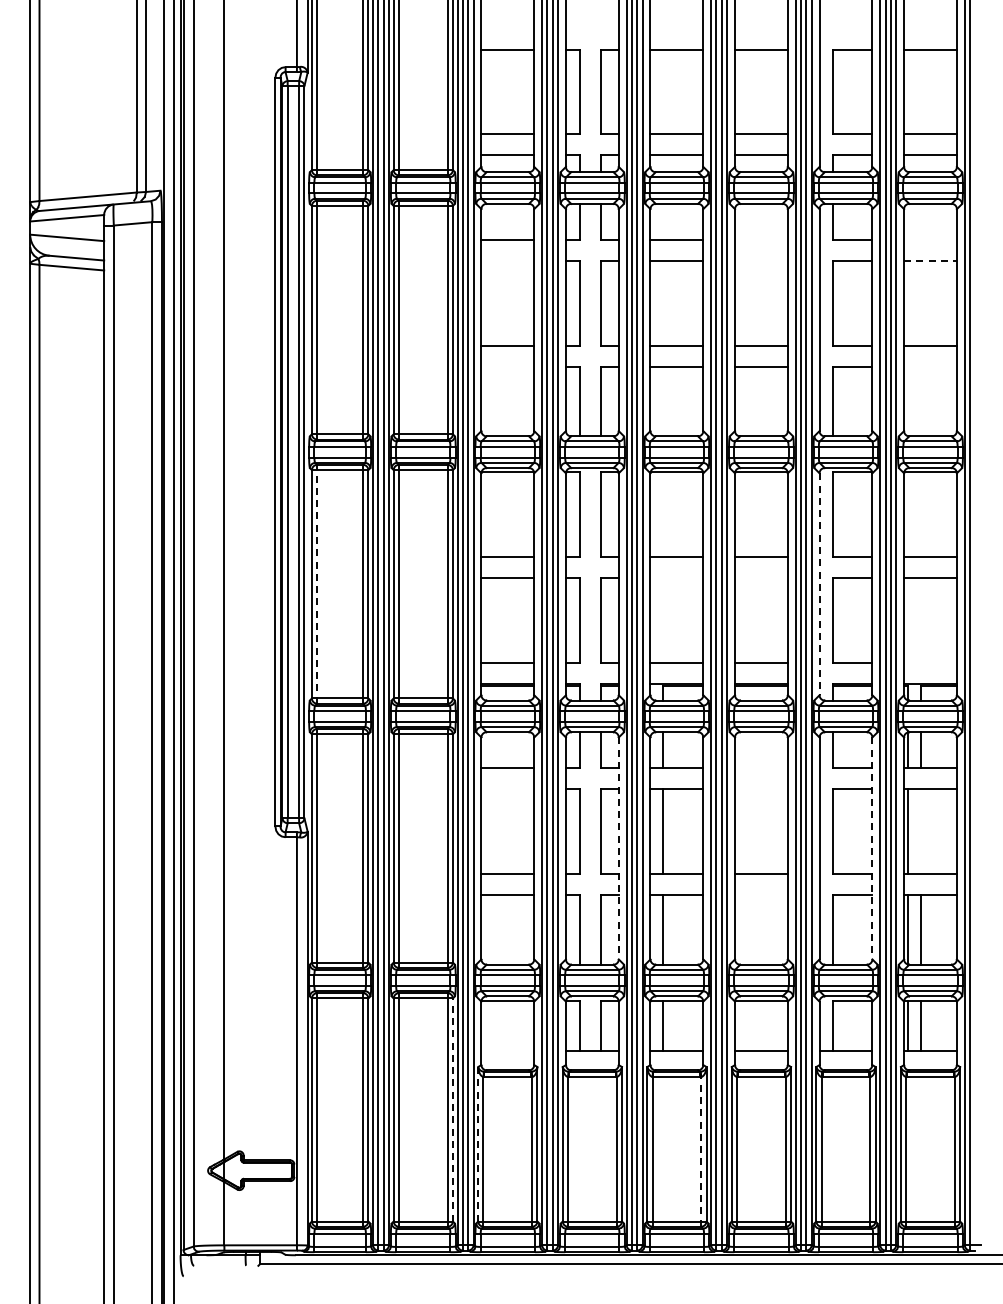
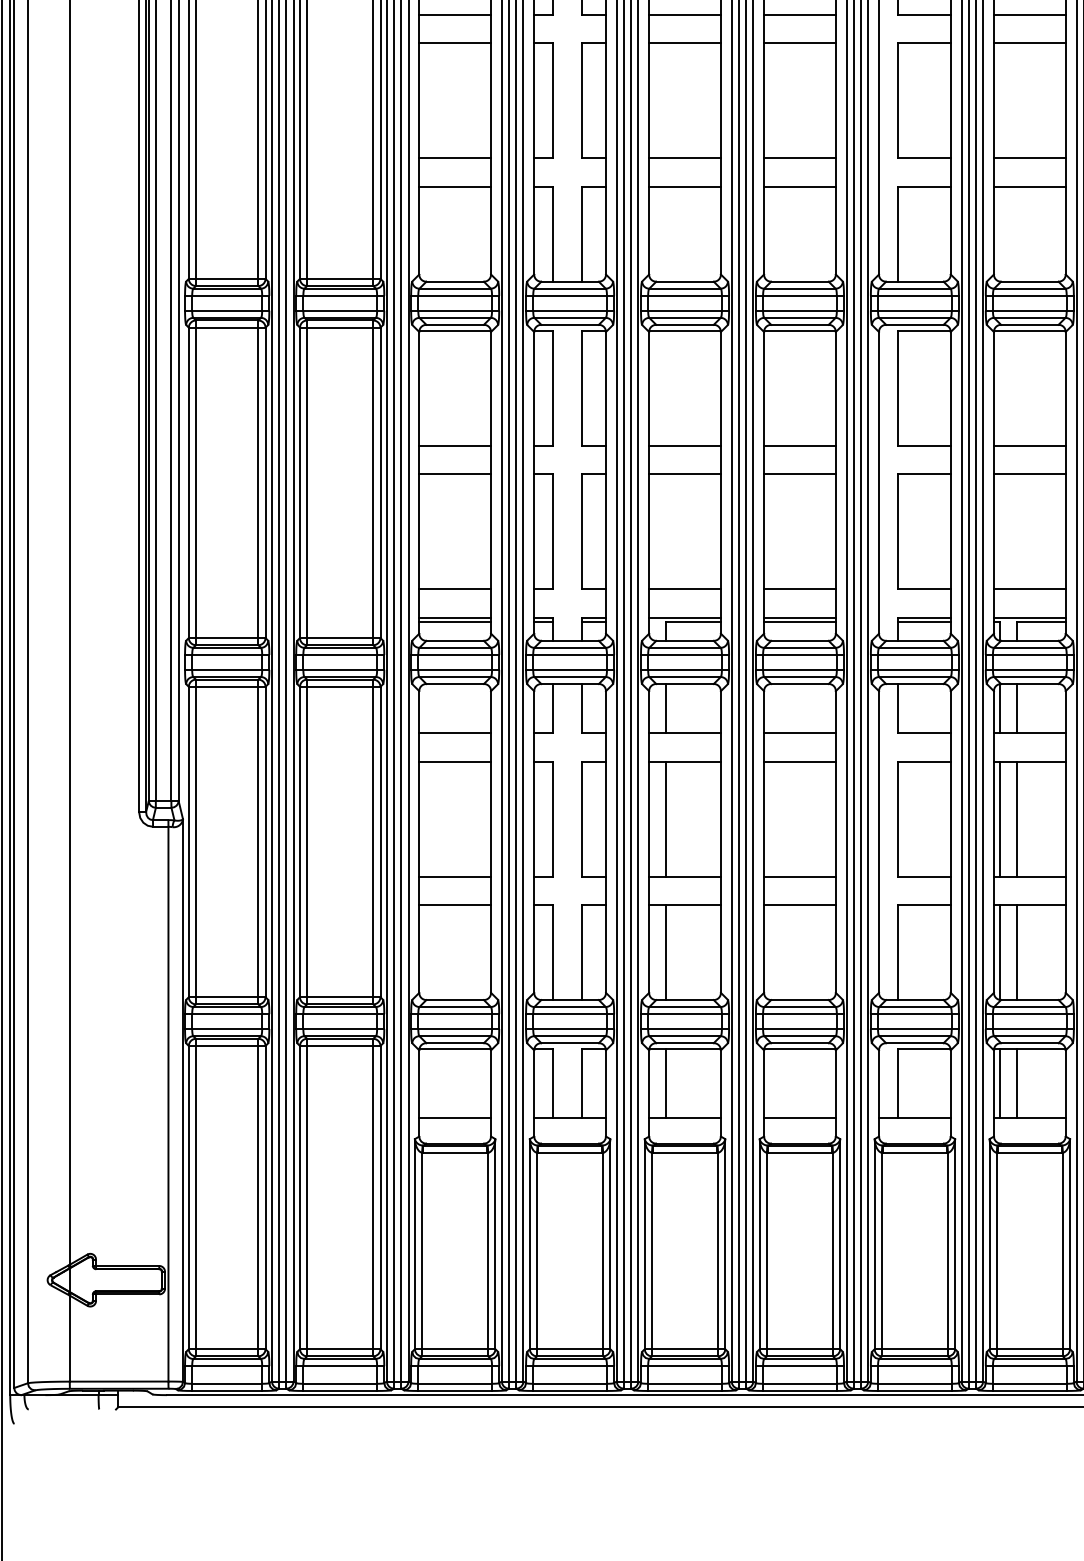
line: (761, 239) -> (800, 14), added
line: (930, 239) -> (1029, 14), added
line: (507, 261) -> (454, 44), added
line: (761, 261) -> (800, 44), added
line: (931, 261) -> (1031, 44), dashed -> solid
line: (507, 366) -> (454, 186), added
line: (930, 366) -> (1029, 186), added
line: (676, 578) -> (684, 474), added
line: (761, 578) -> (800, 474), added
line: (317, 583) -> (196, 481), dashed -> solid
line: (819, 584) -> (878, 483), dashed -> solid
line: (930, 662) -> (1029, 589), added
line: (761, 768) -> (800, 733), added
line: (507, 789) -> (454, 761), added
line: (761, 789) -> (800, 761), added
line: (920, 831) -> (1016, 818), added
line: (618, 848) -> (605, 842), dashed -> solid
line: (872, 848) -> (950, 842), dashed -> solid
line: (761, 895) -> (800, 905), added
line: (507, 1051) -> (454, 1118), added
line: (452, 1109) -> (379, 1196), dashed -> solid
line: (478, 1143) -> (415, 1243), dashed -> solid
line: (701, 1151) -> (718, 1254), dashed -> solid

